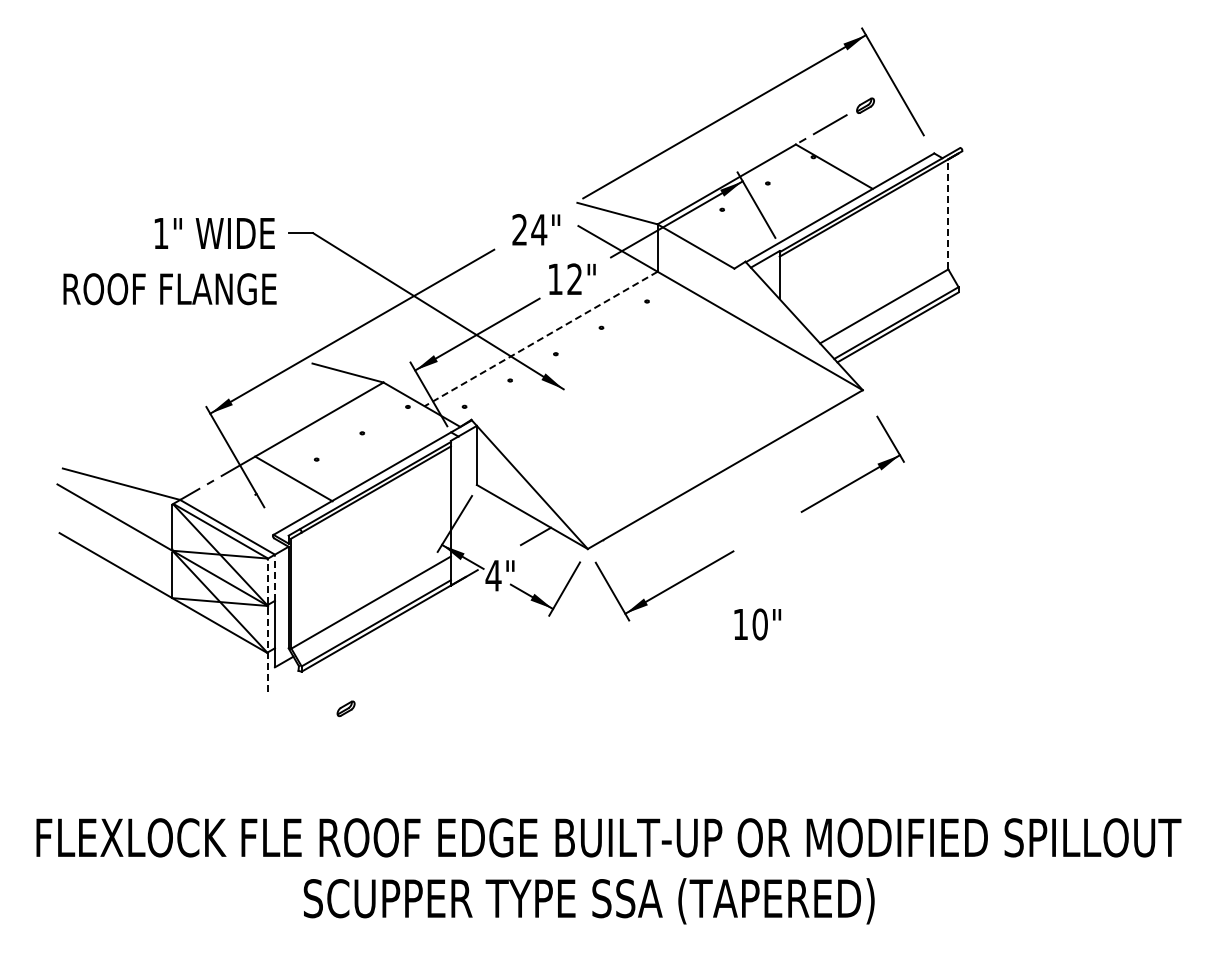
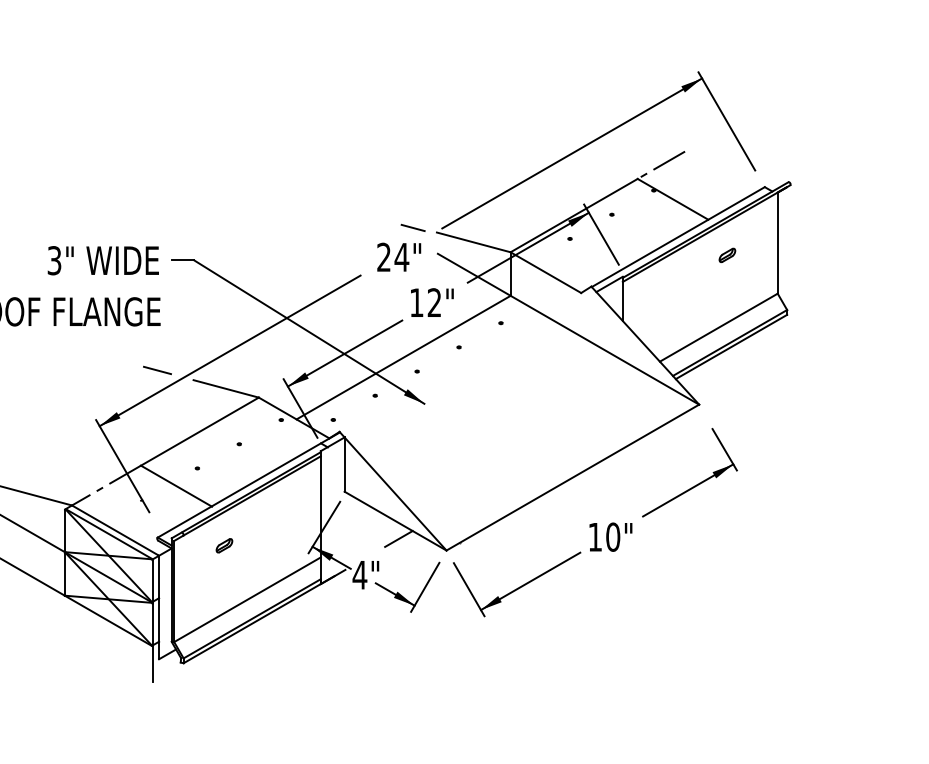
part: (865, 105) -> (727, 255), moved
line: (551, 197) -> (413, 227), added
line: (948, 213) -> (777, 242), dashed -> solid
text: (160, 233) -> (53, 260), 1" -> 3"
line: (541, 339) -> (403, 358), dashed -> solid
line: (272, 352) -> (156, 370), added
line: (274, 578) -> (158, 577), dashed -> solid
text: (757, 624) -> (610, 537), moved
line: (268, 626) -> (153, 621), dashed -> solid
part: (345, 708) -> (223, 545), moved

